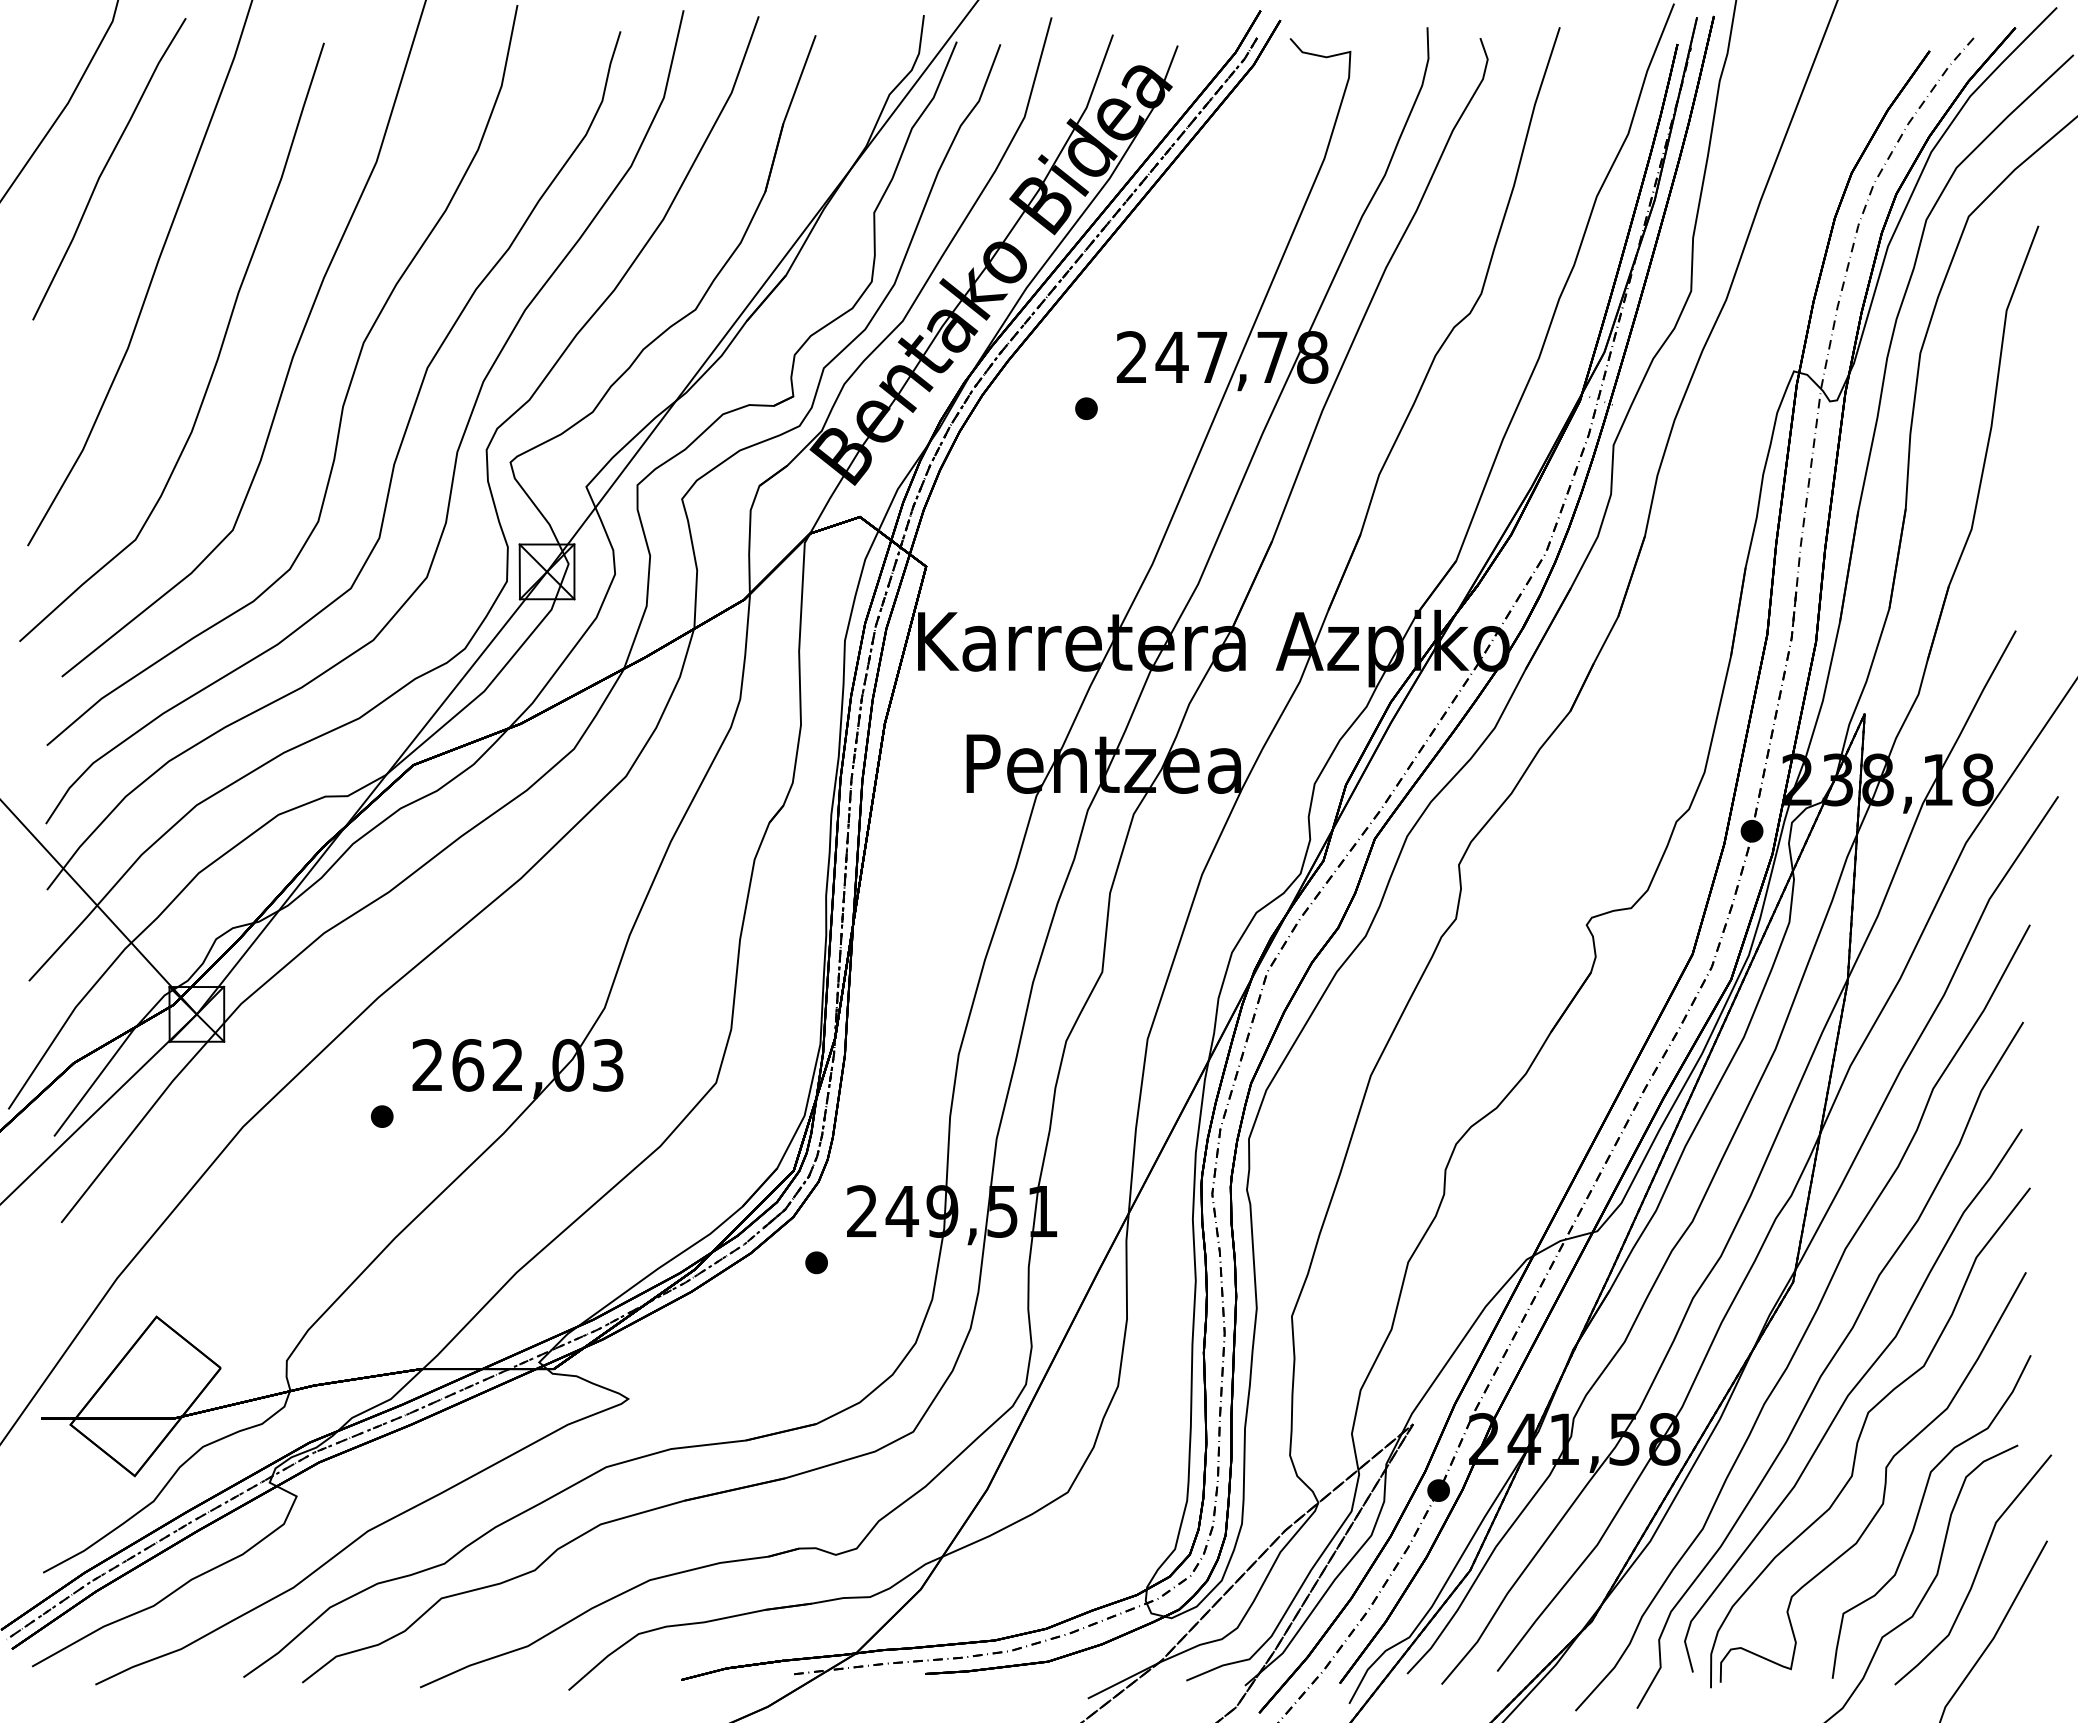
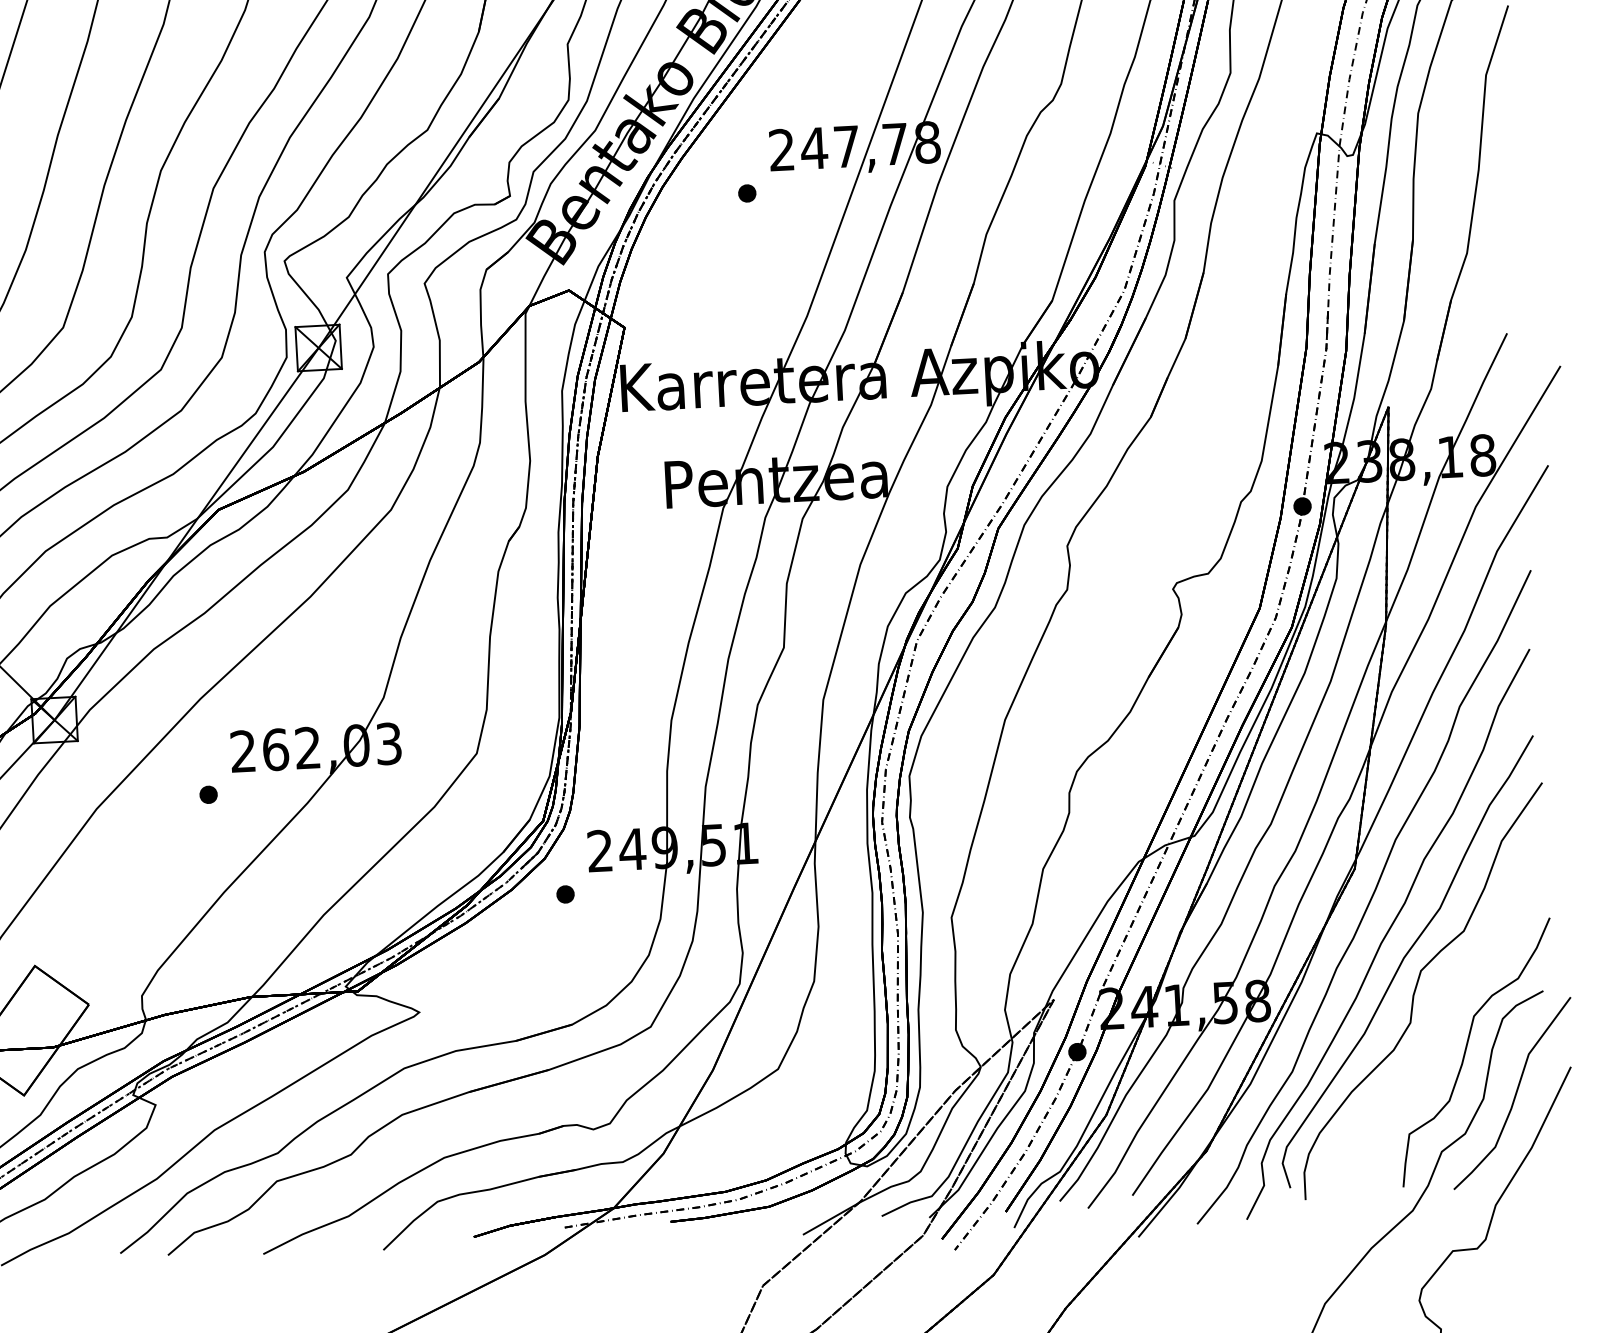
curve: (1884, 1479) -> (1436, 1024), removed

